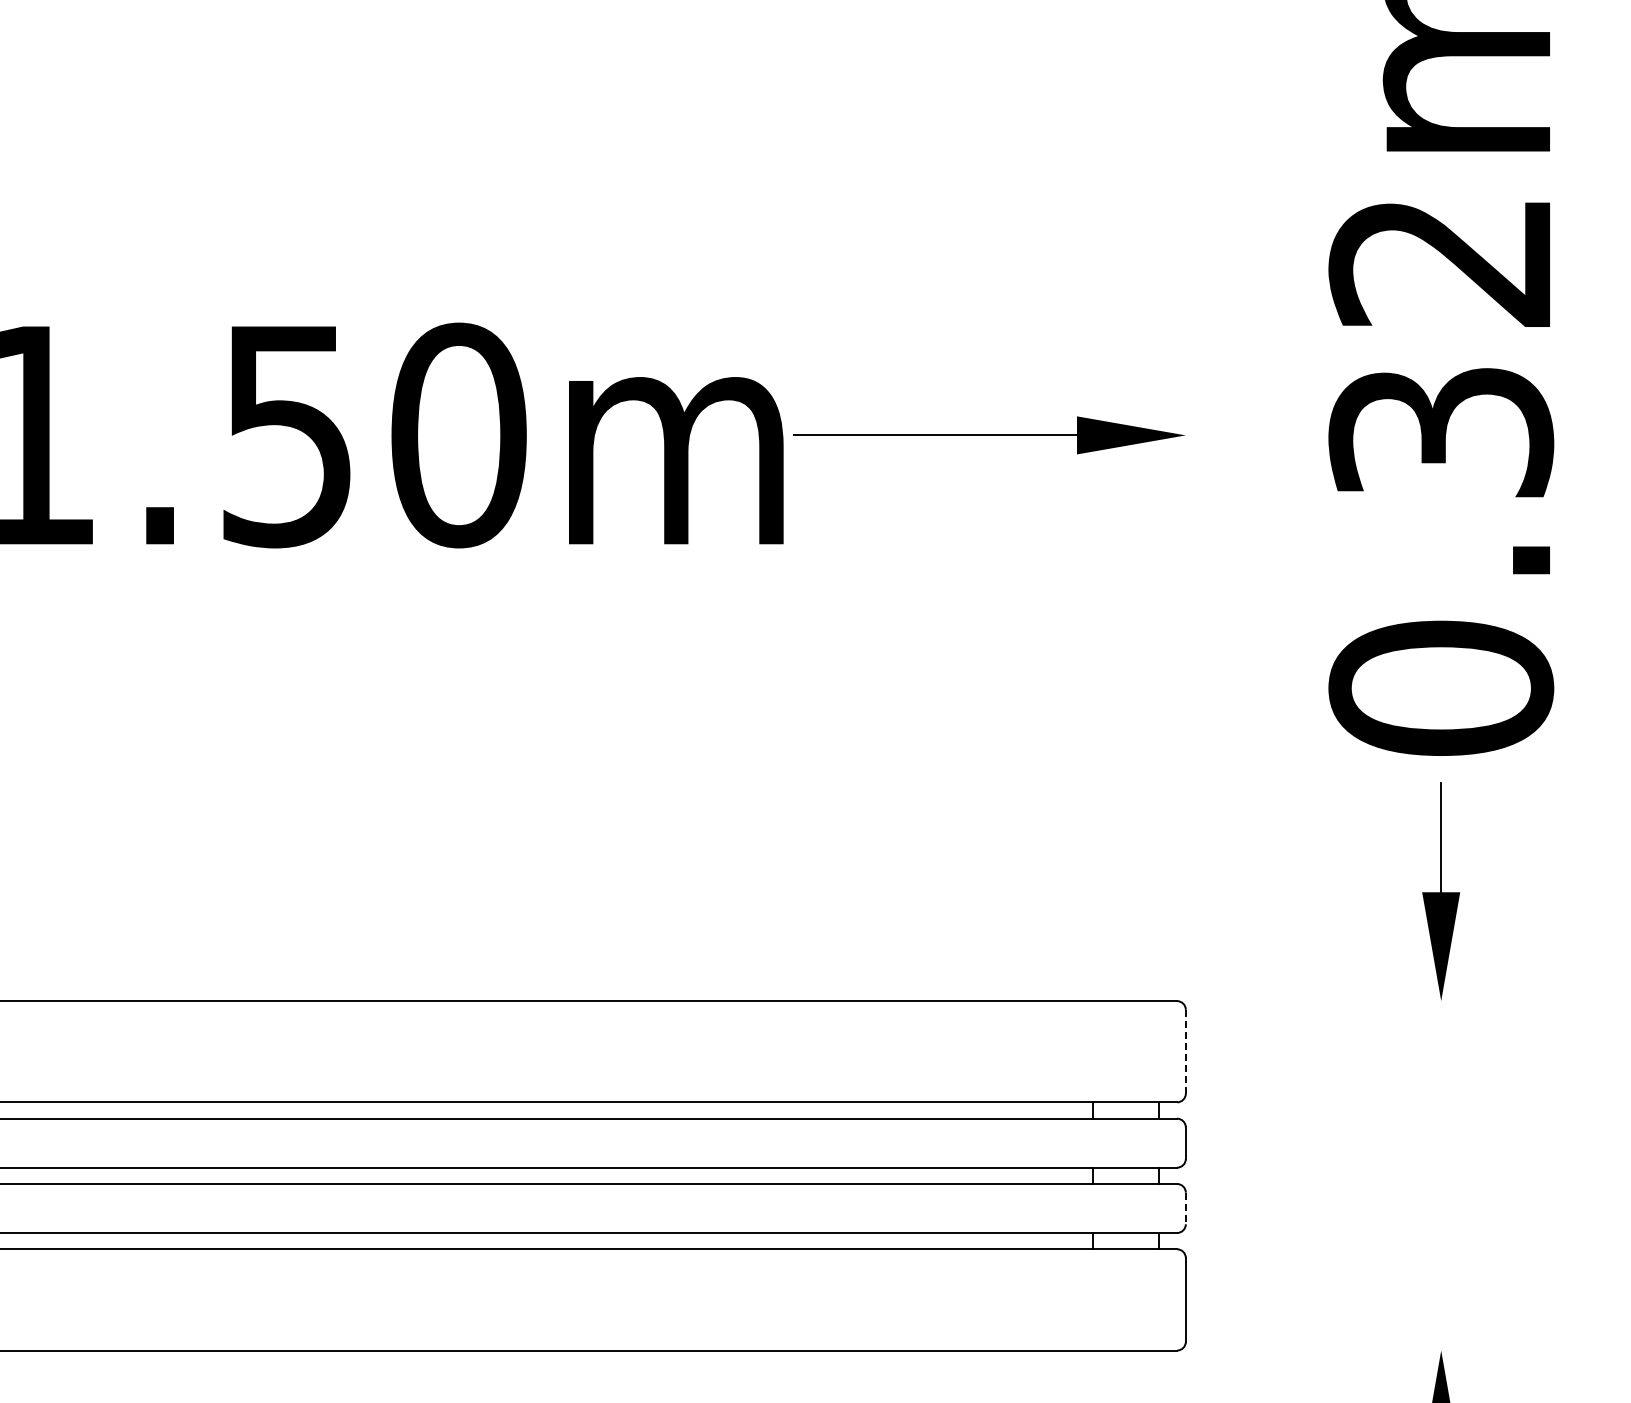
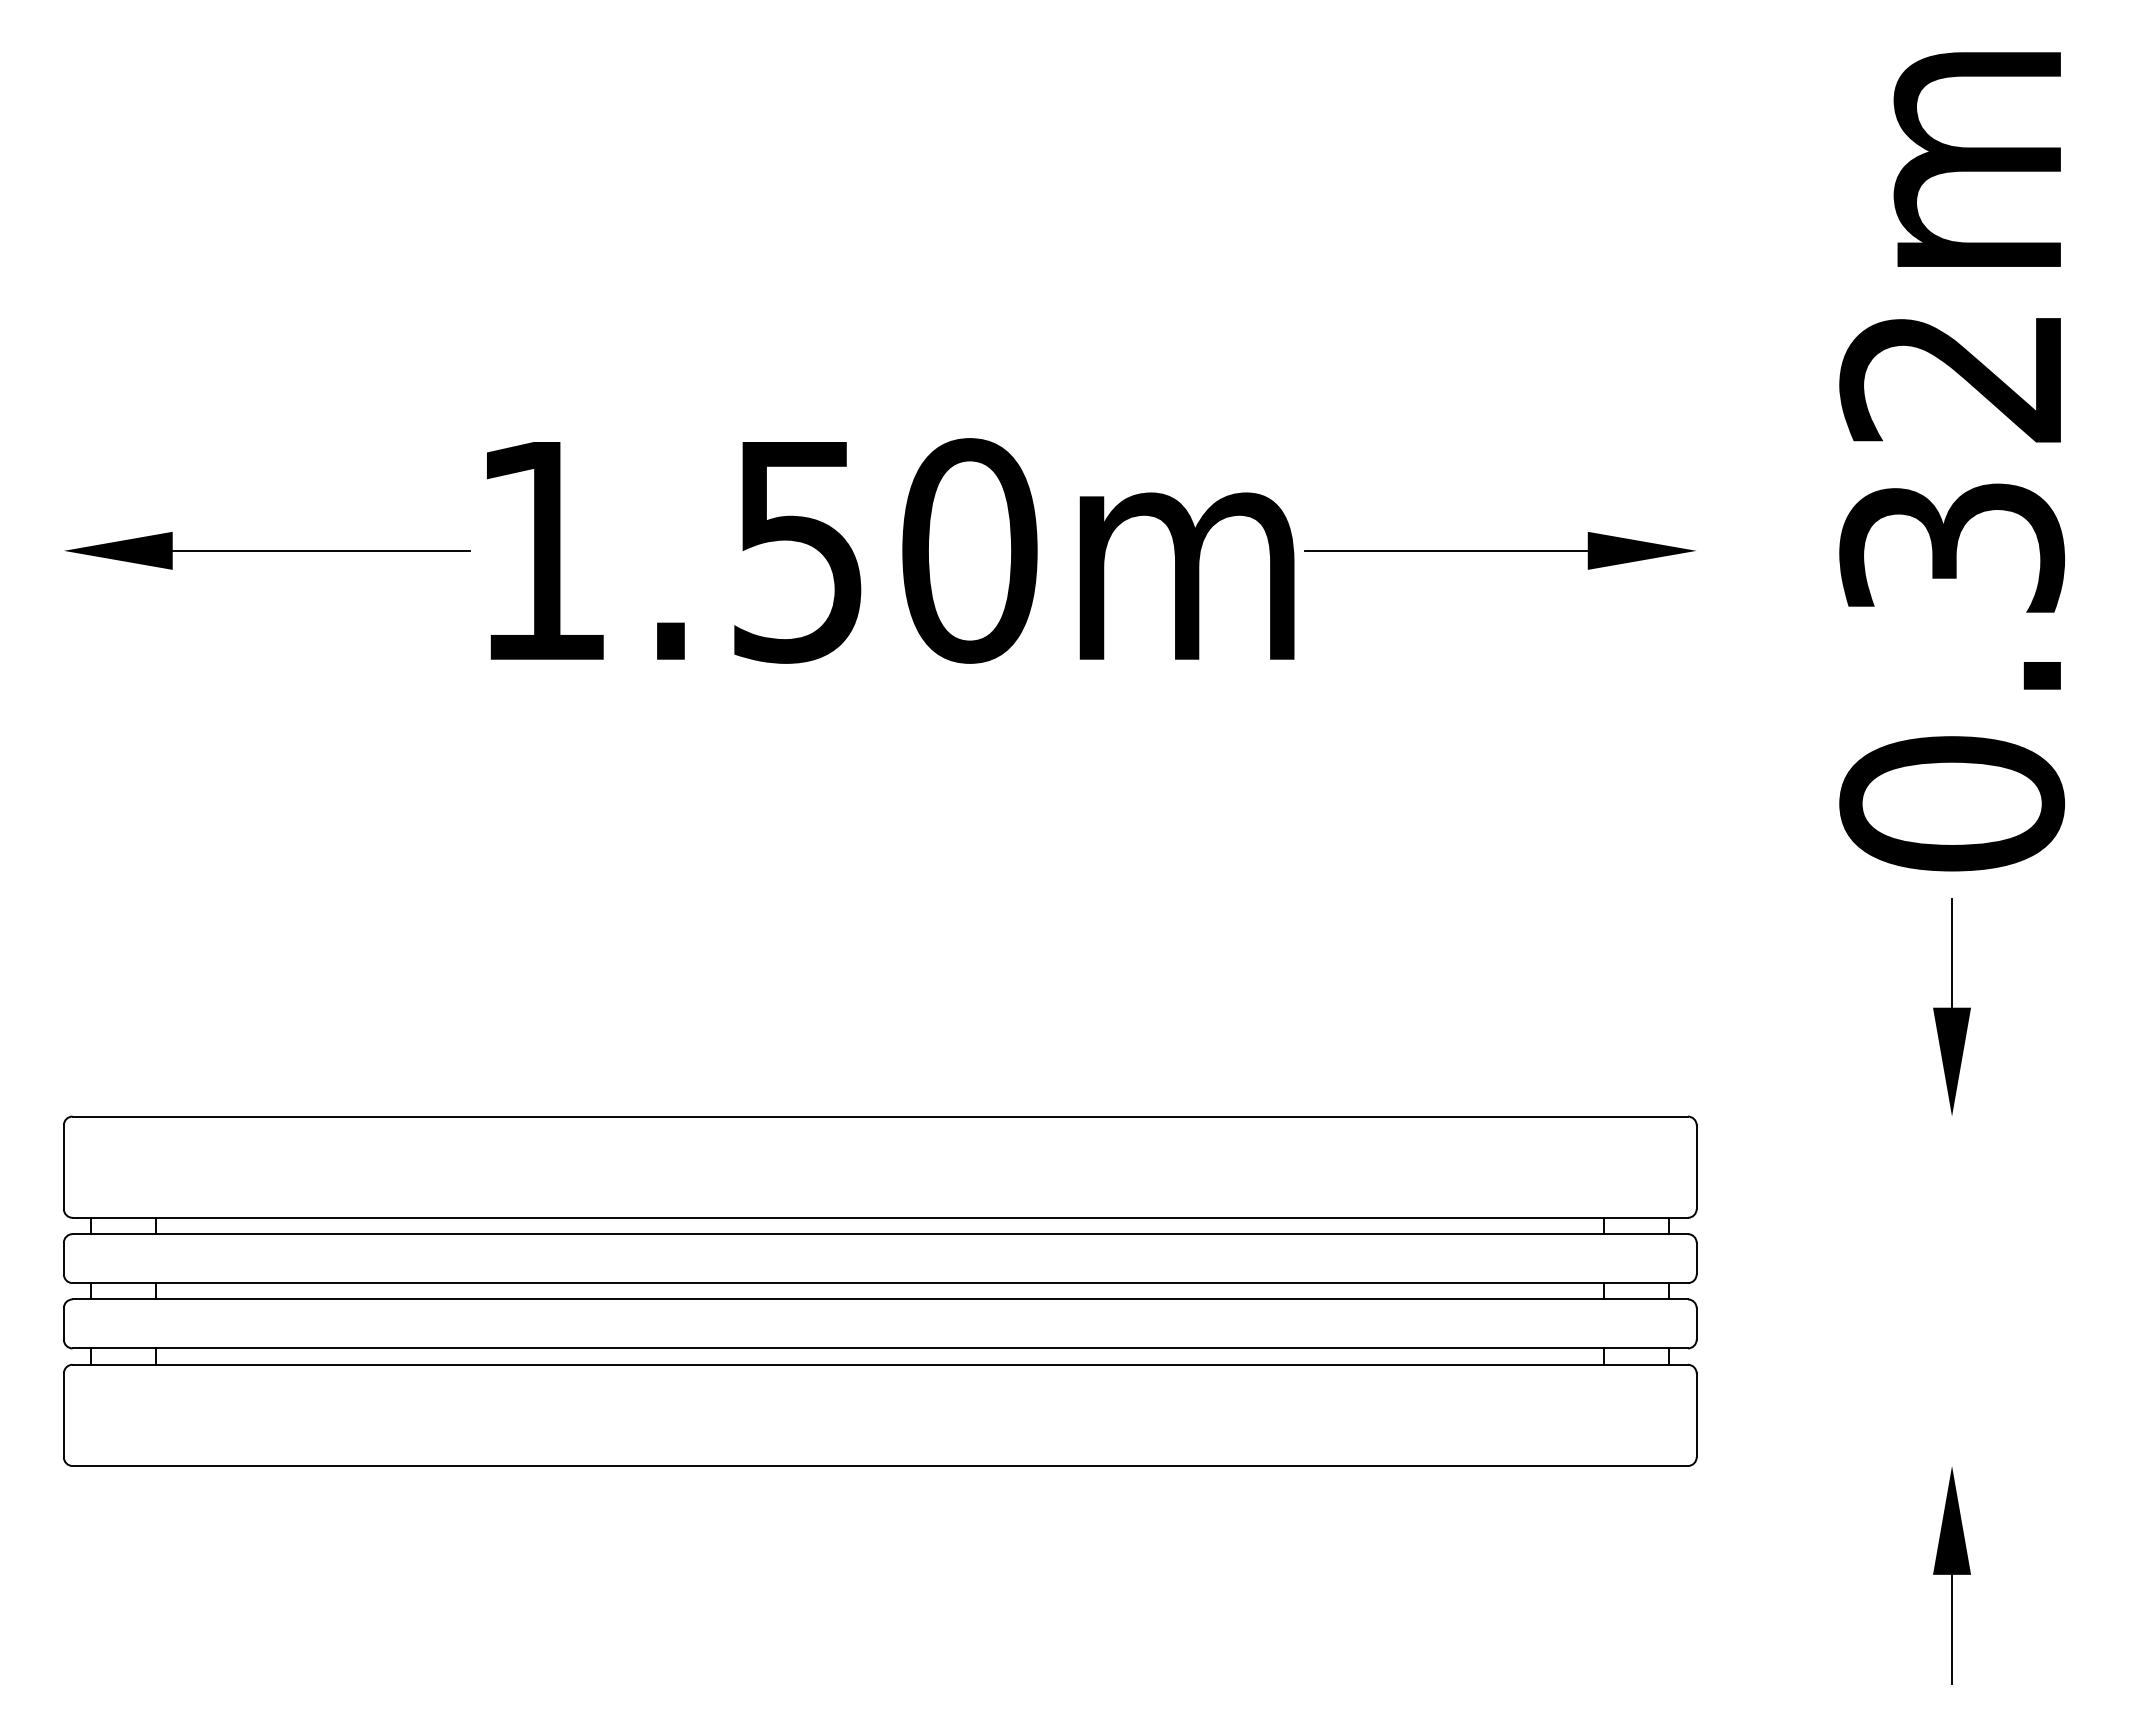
line: (1185, 1052) -> (1696, 1167), dashed -> solid
line: (1185, 1208) -> (1696, 1323), dashed -> solid

